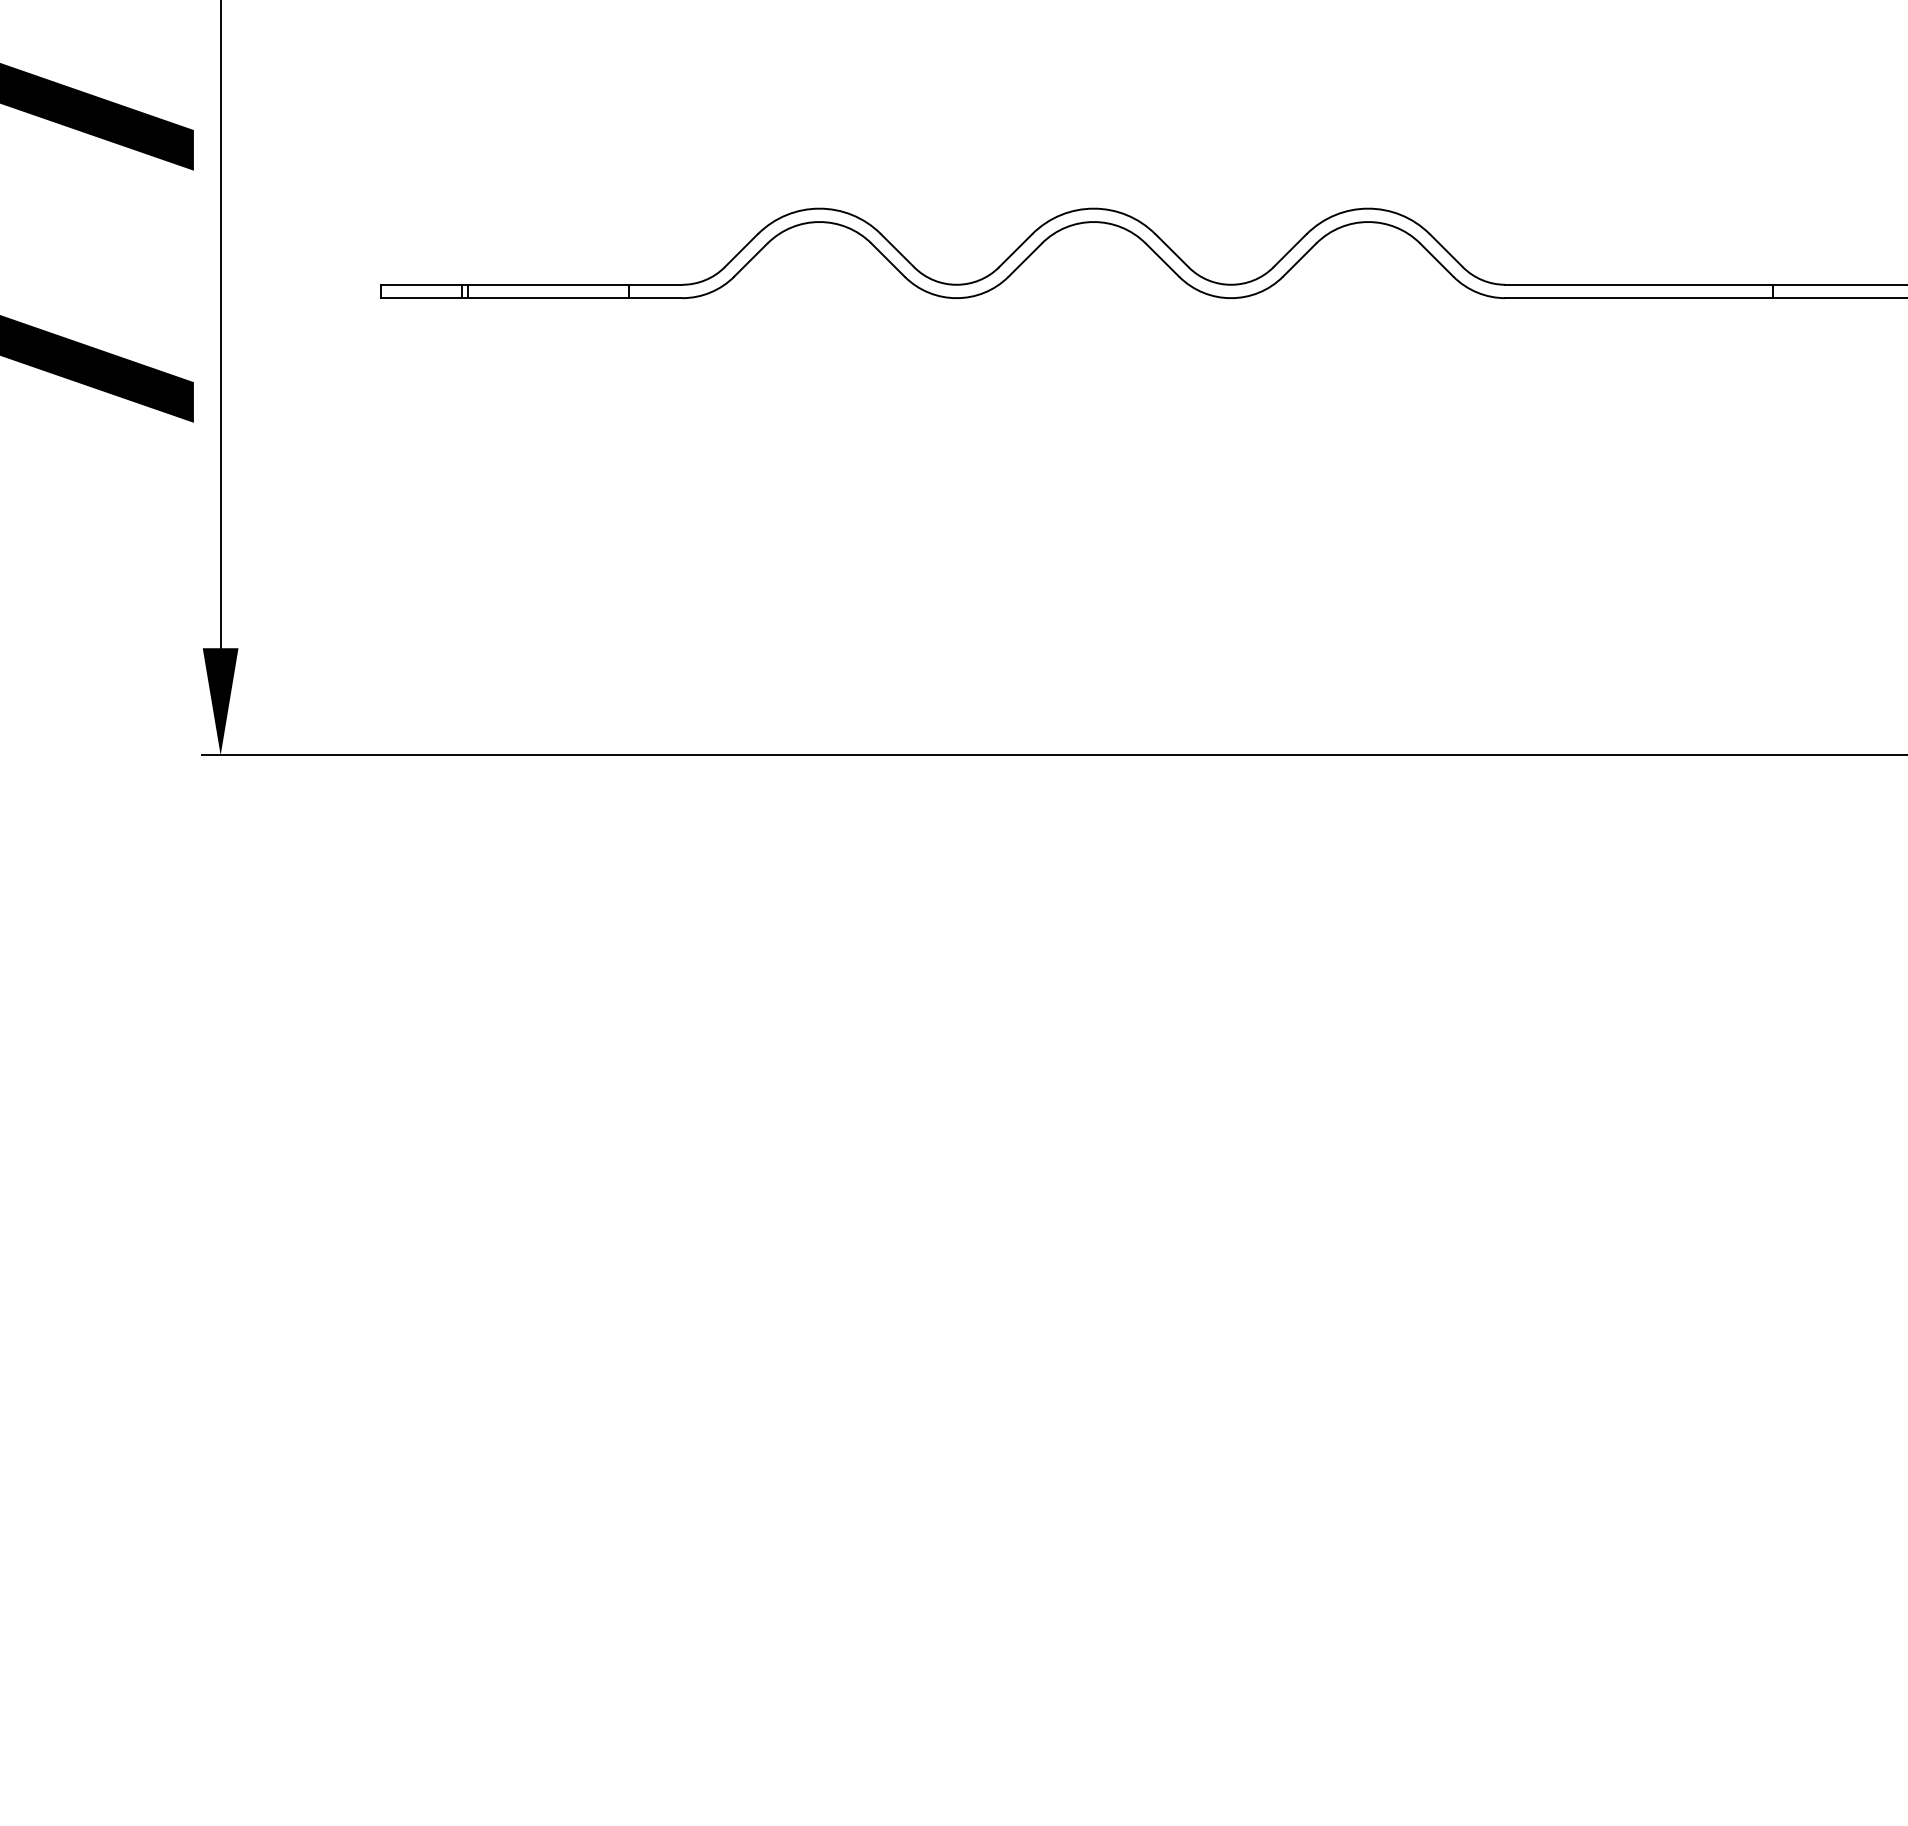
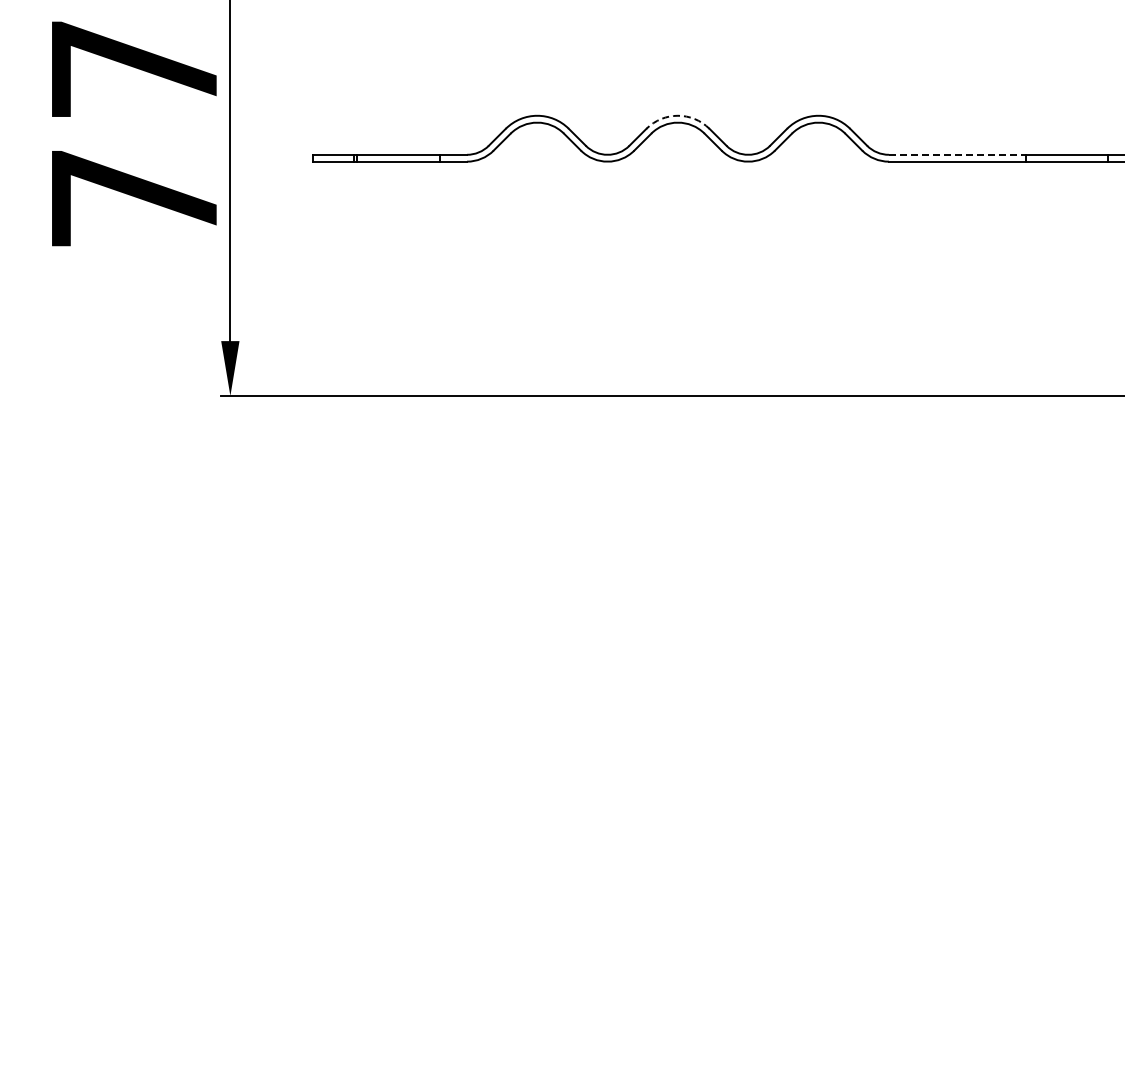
arc: (1092, 208) -> (677, 115), solid -> dashed
line: (1639, 284) -> (957, 154), solid -> dashed

